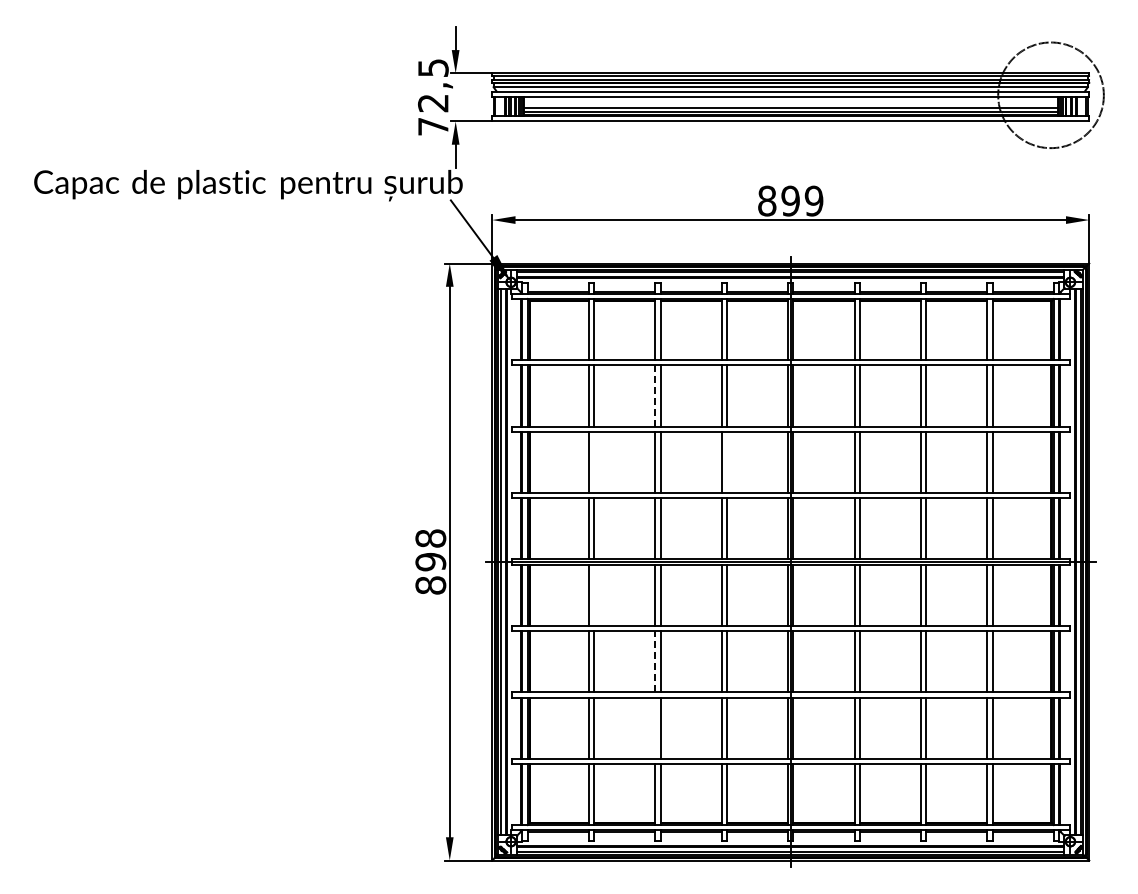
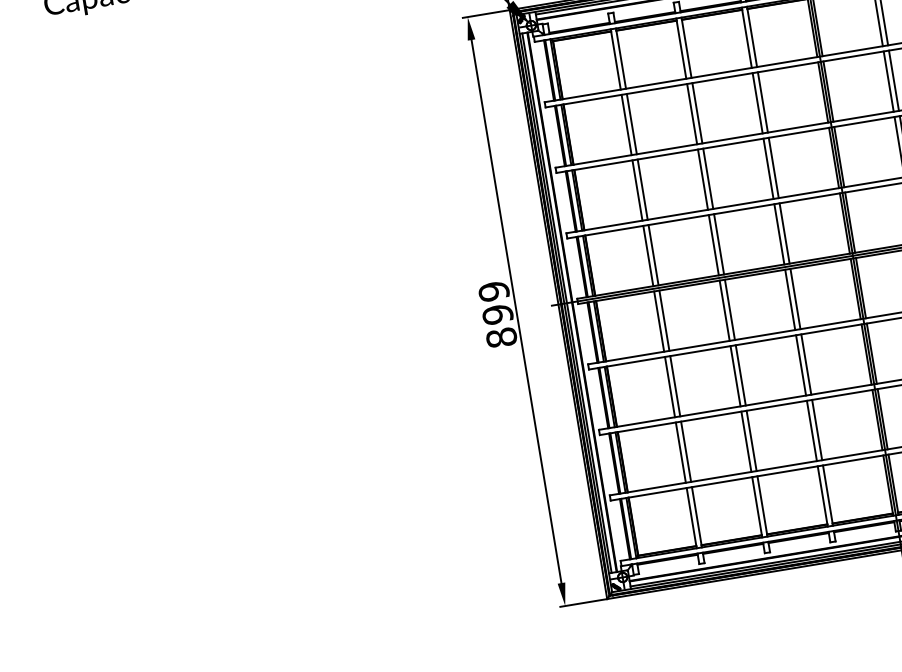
line: (655, 395) -> (692, 113), dashed -> solid
line: (594, 461) -> (642, 188), added
line: (727, 461) -> (774, 167), added
text: (430, 538) -> (493, 291), 898 -> 899
line: (594, 594) -> (664, 319), added
line: (655, 661) -> (735, 376), dashed -> solid
line: (655, 727) -> (746, 441), added

